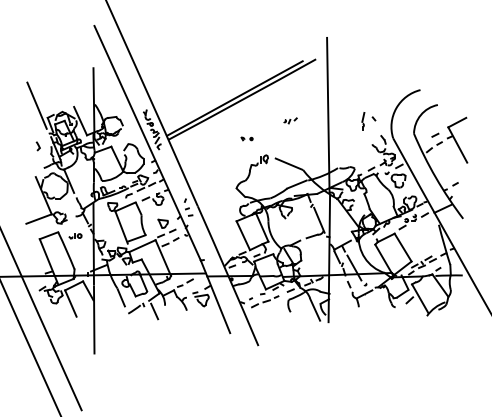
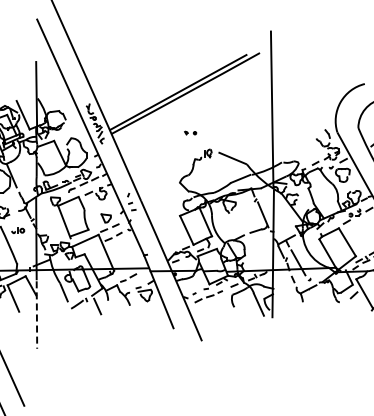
part: (290, 120) -> (234, 114), removed
part: (368, 121) -> (312, 115), removed
line: (94, 319) -> (37, 314), solid -> dashed

